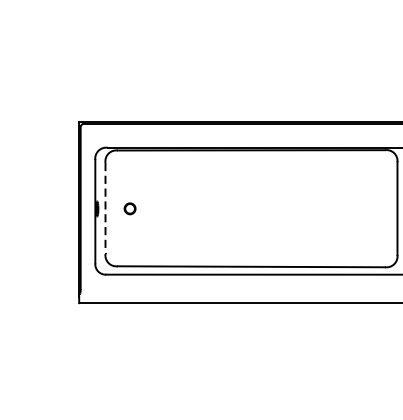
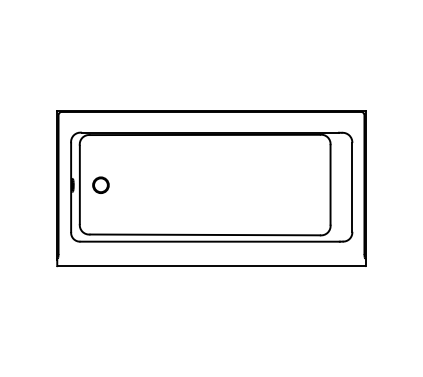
circle: (129, 208) -> (100, 184), size x1.67
line: (105, 209) -> (79, 185), dashed -> solid

